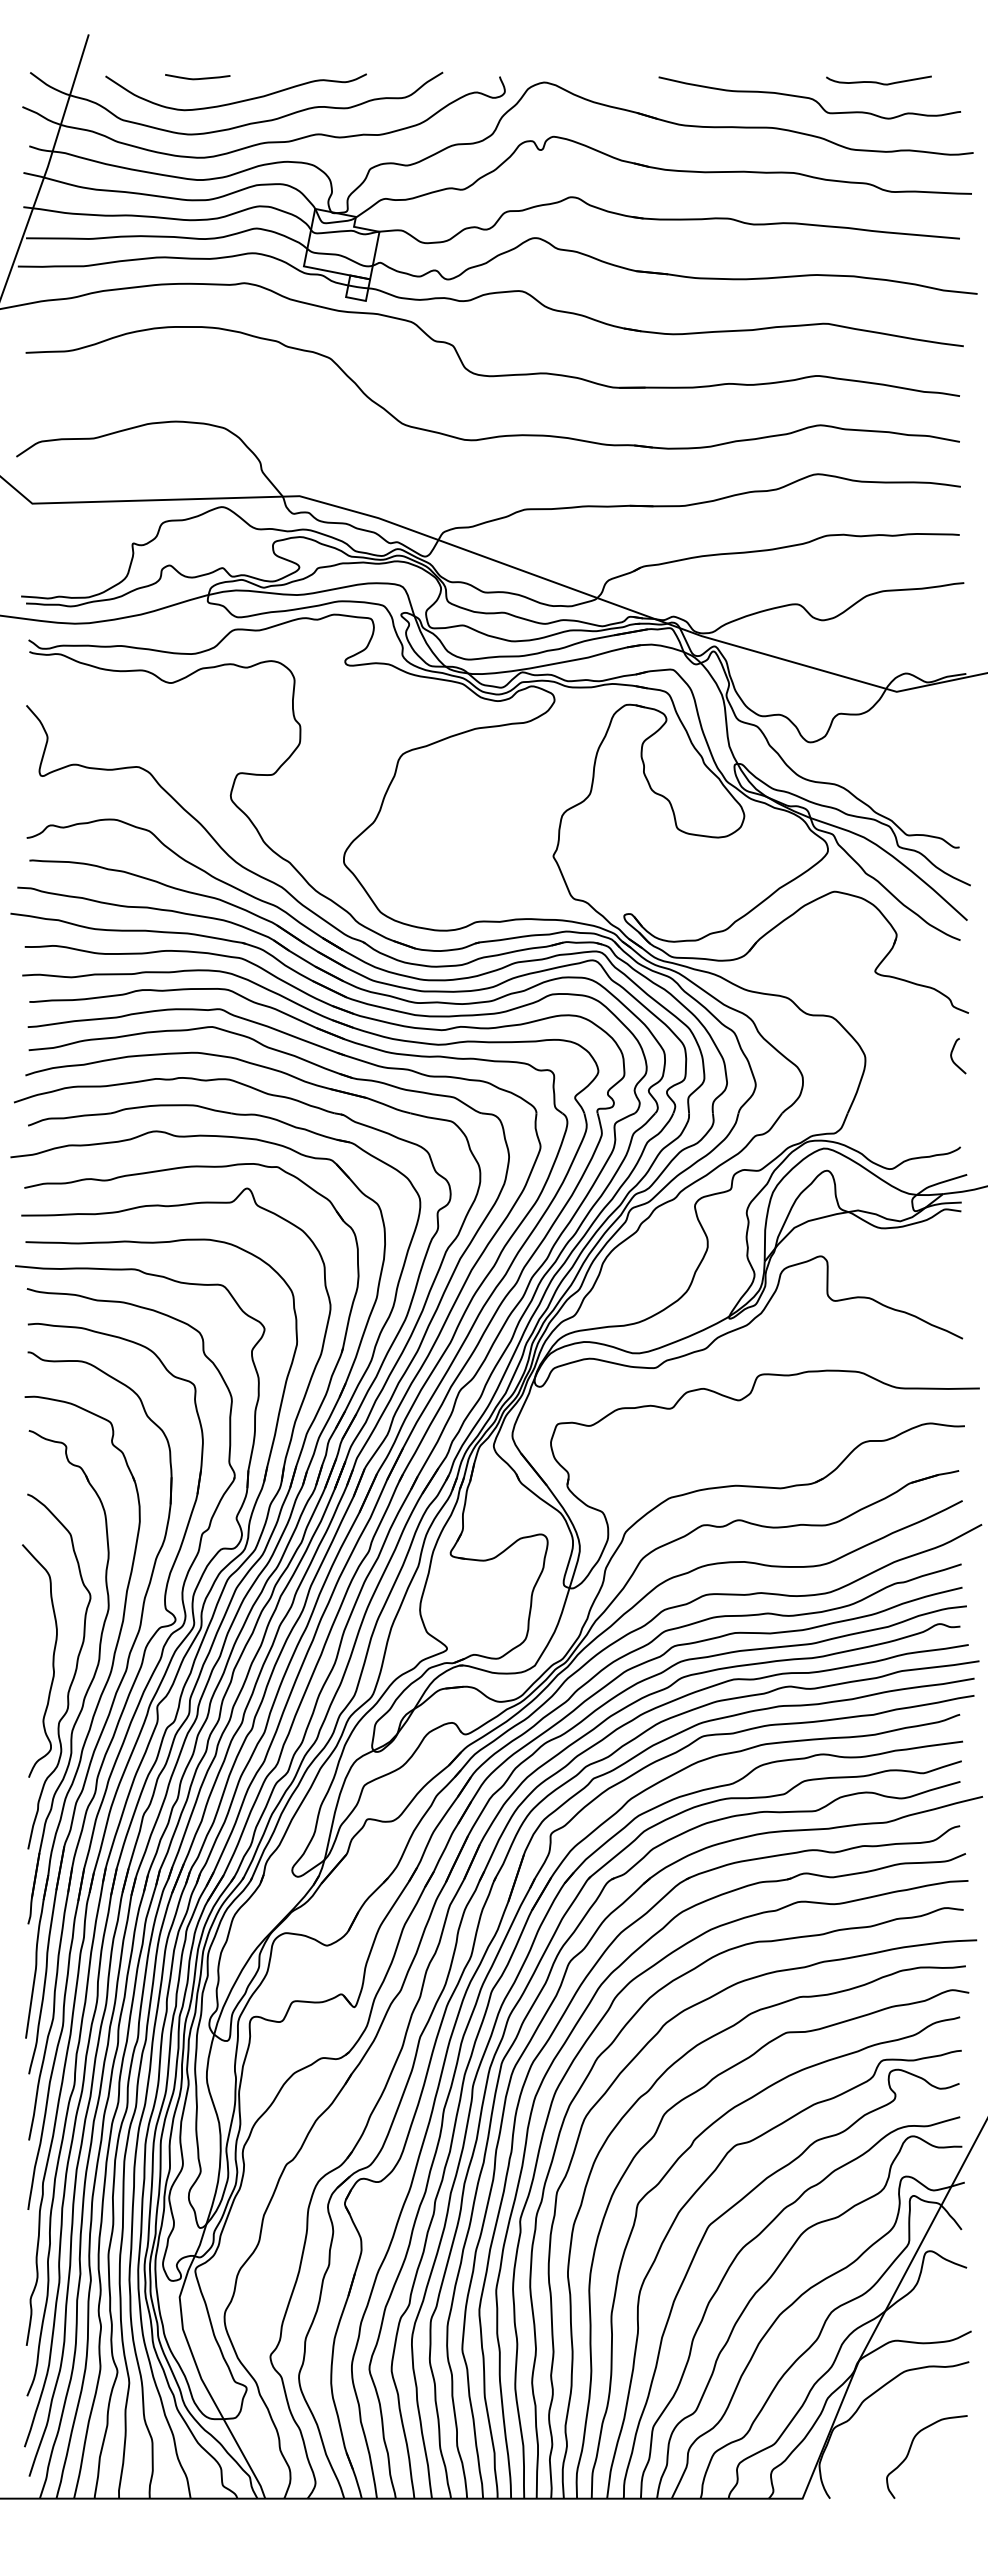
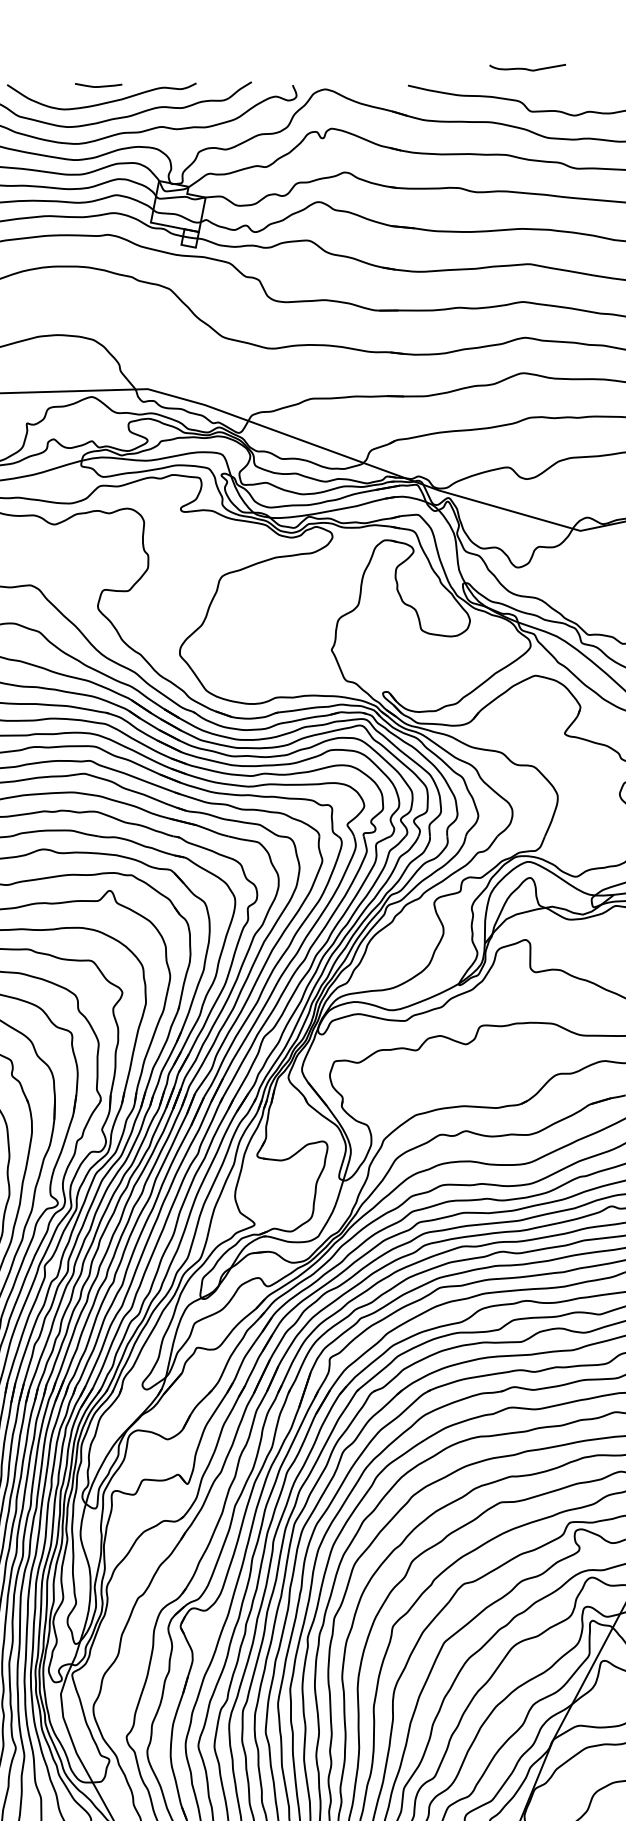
curve: (197, 78) -> (98, 86), moved
curve: (877, 81) -> (526, 68), moved

